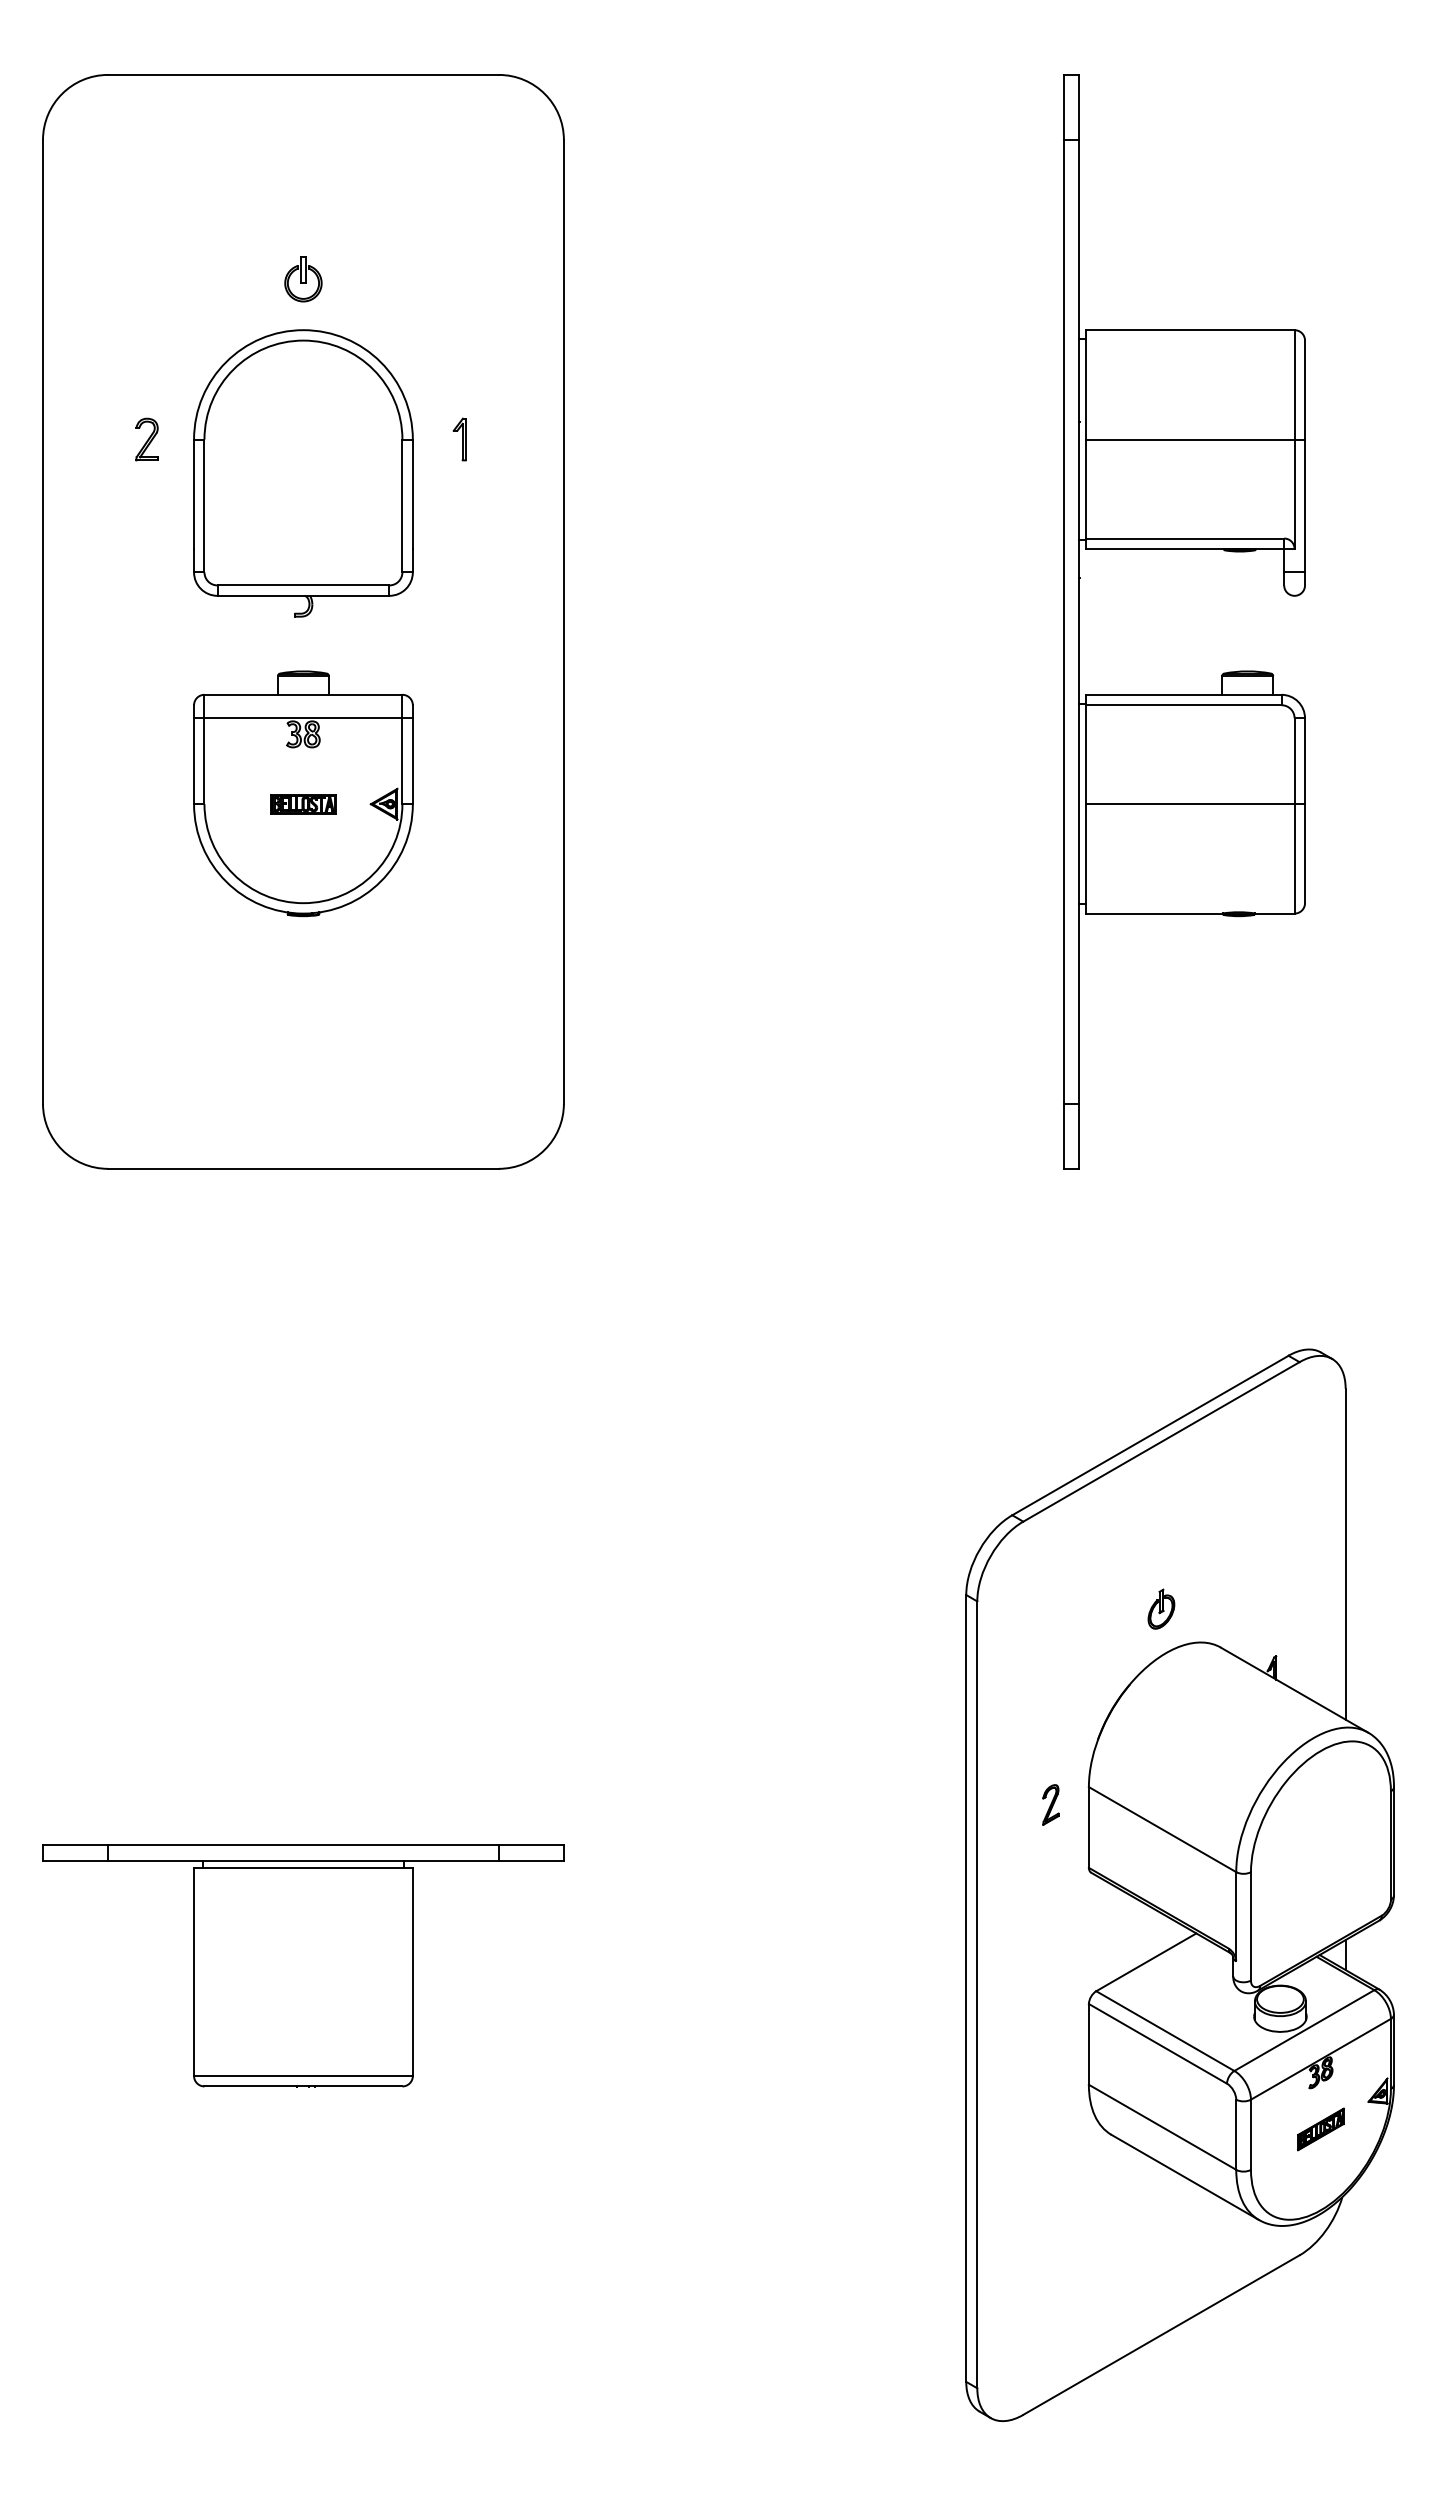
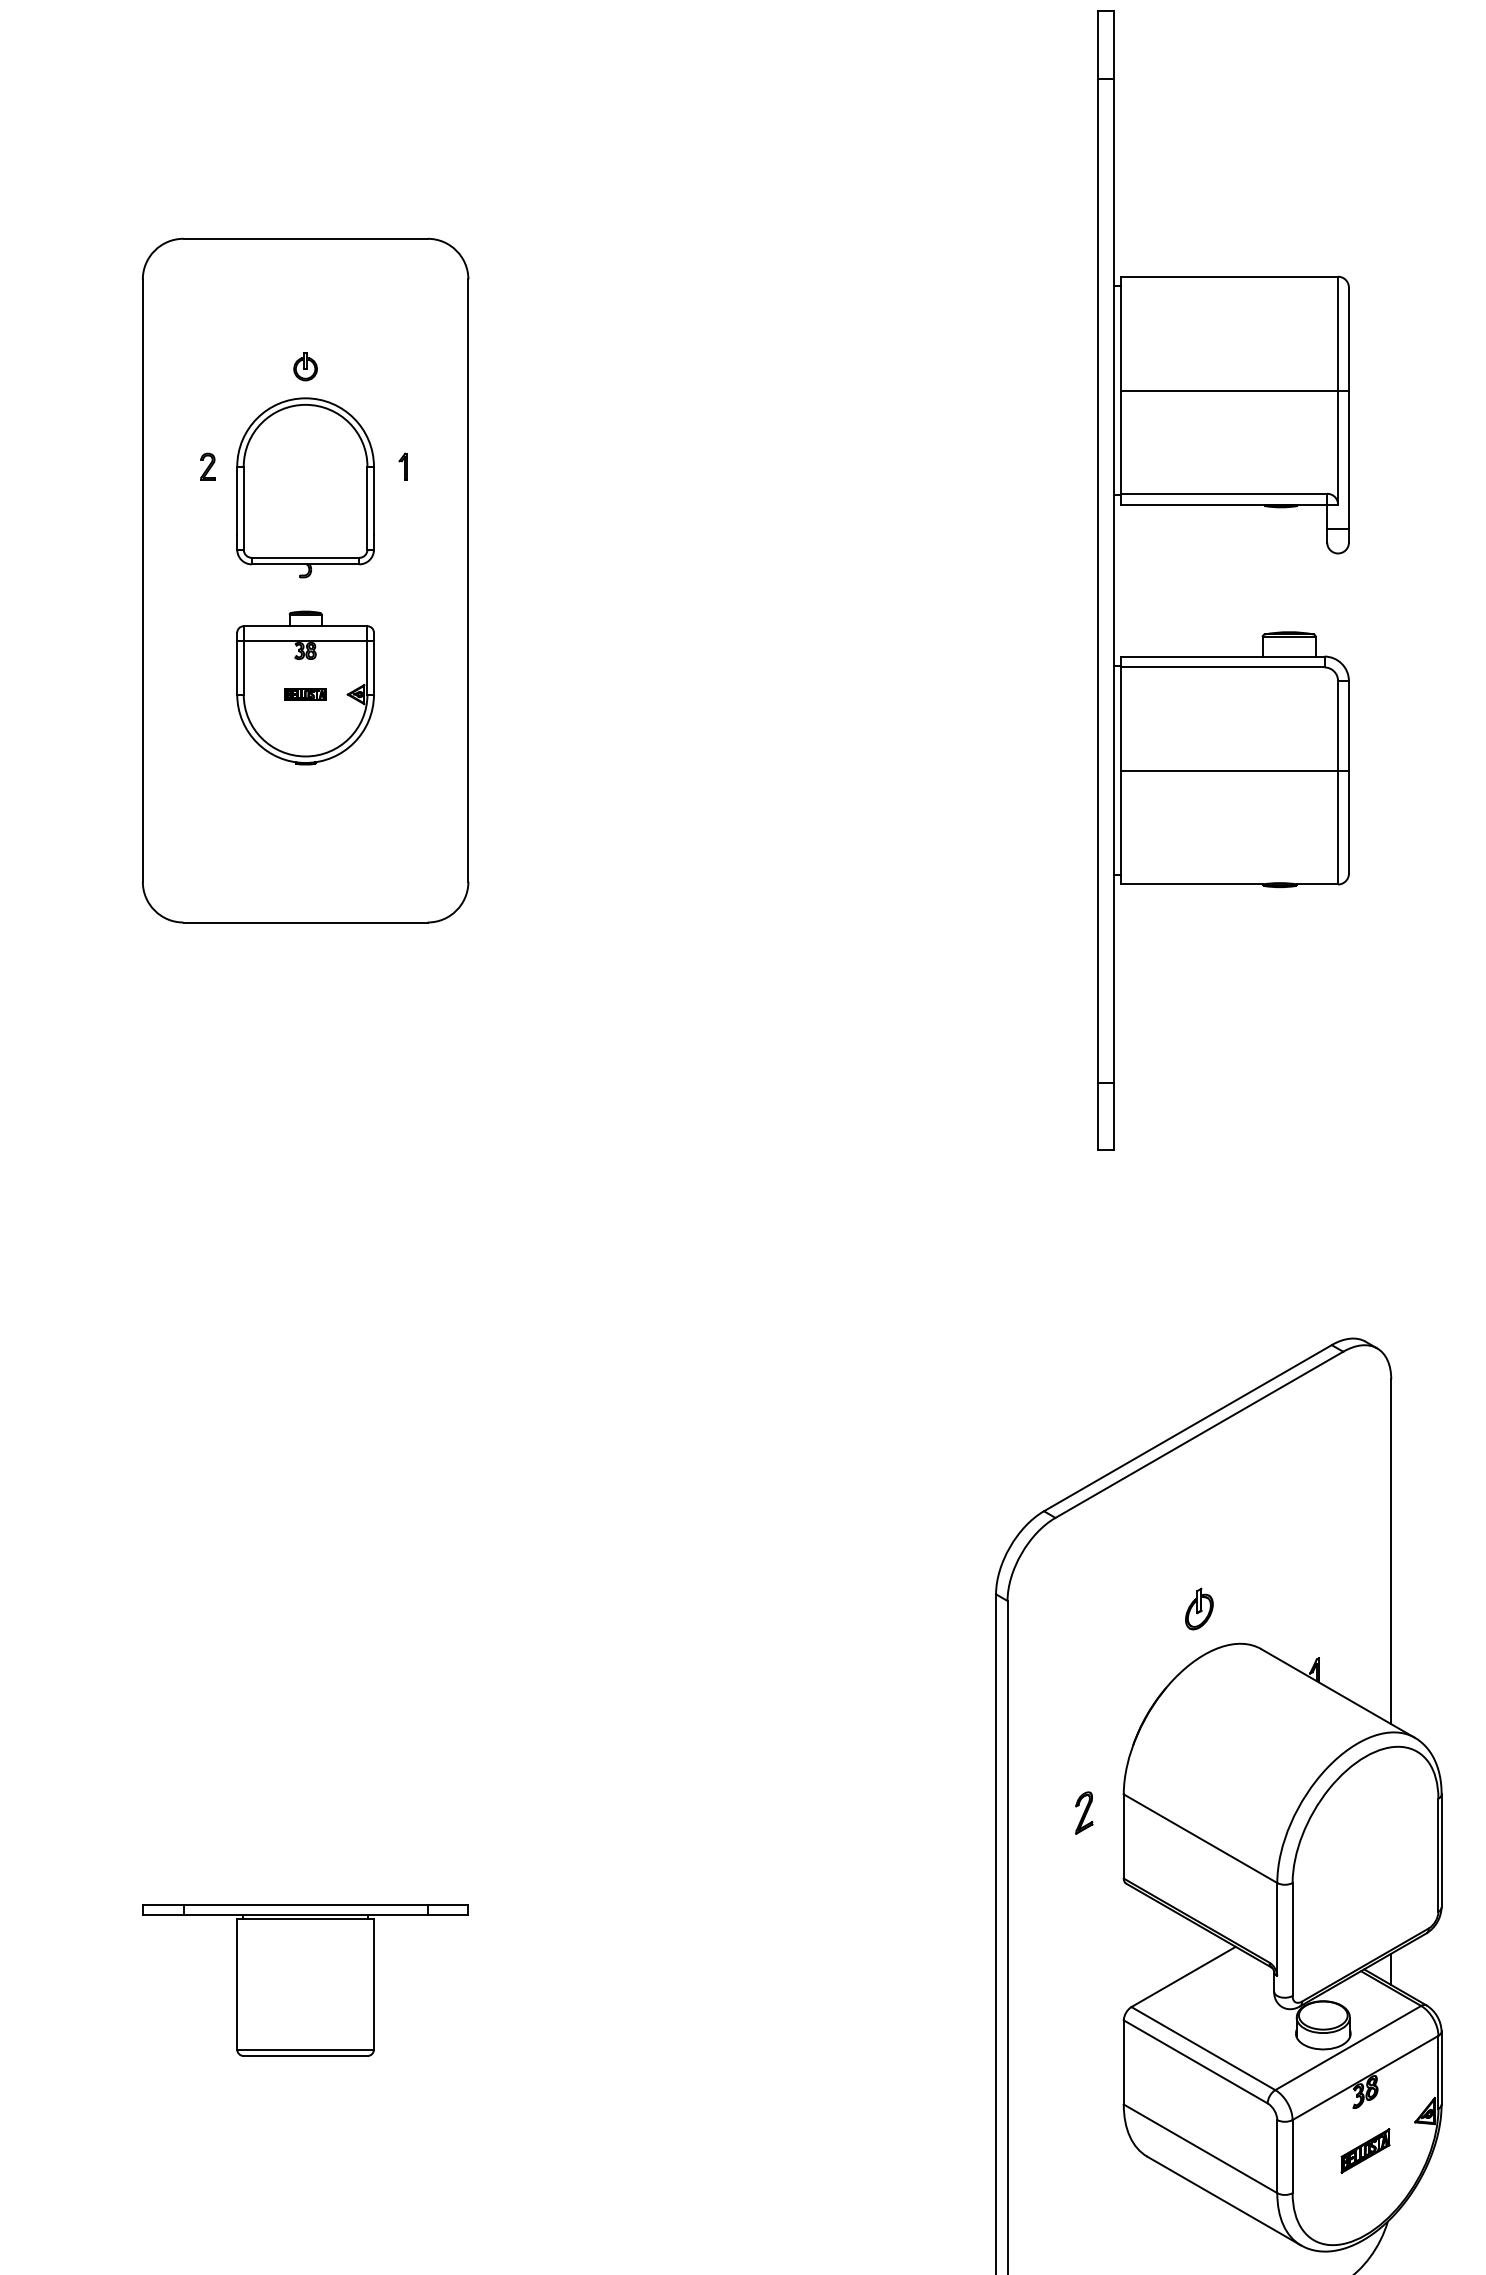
part: (303, 621) -> (305, 580), size x0.6
part: (303, 1965) -> (305, 1980), size x0.6

